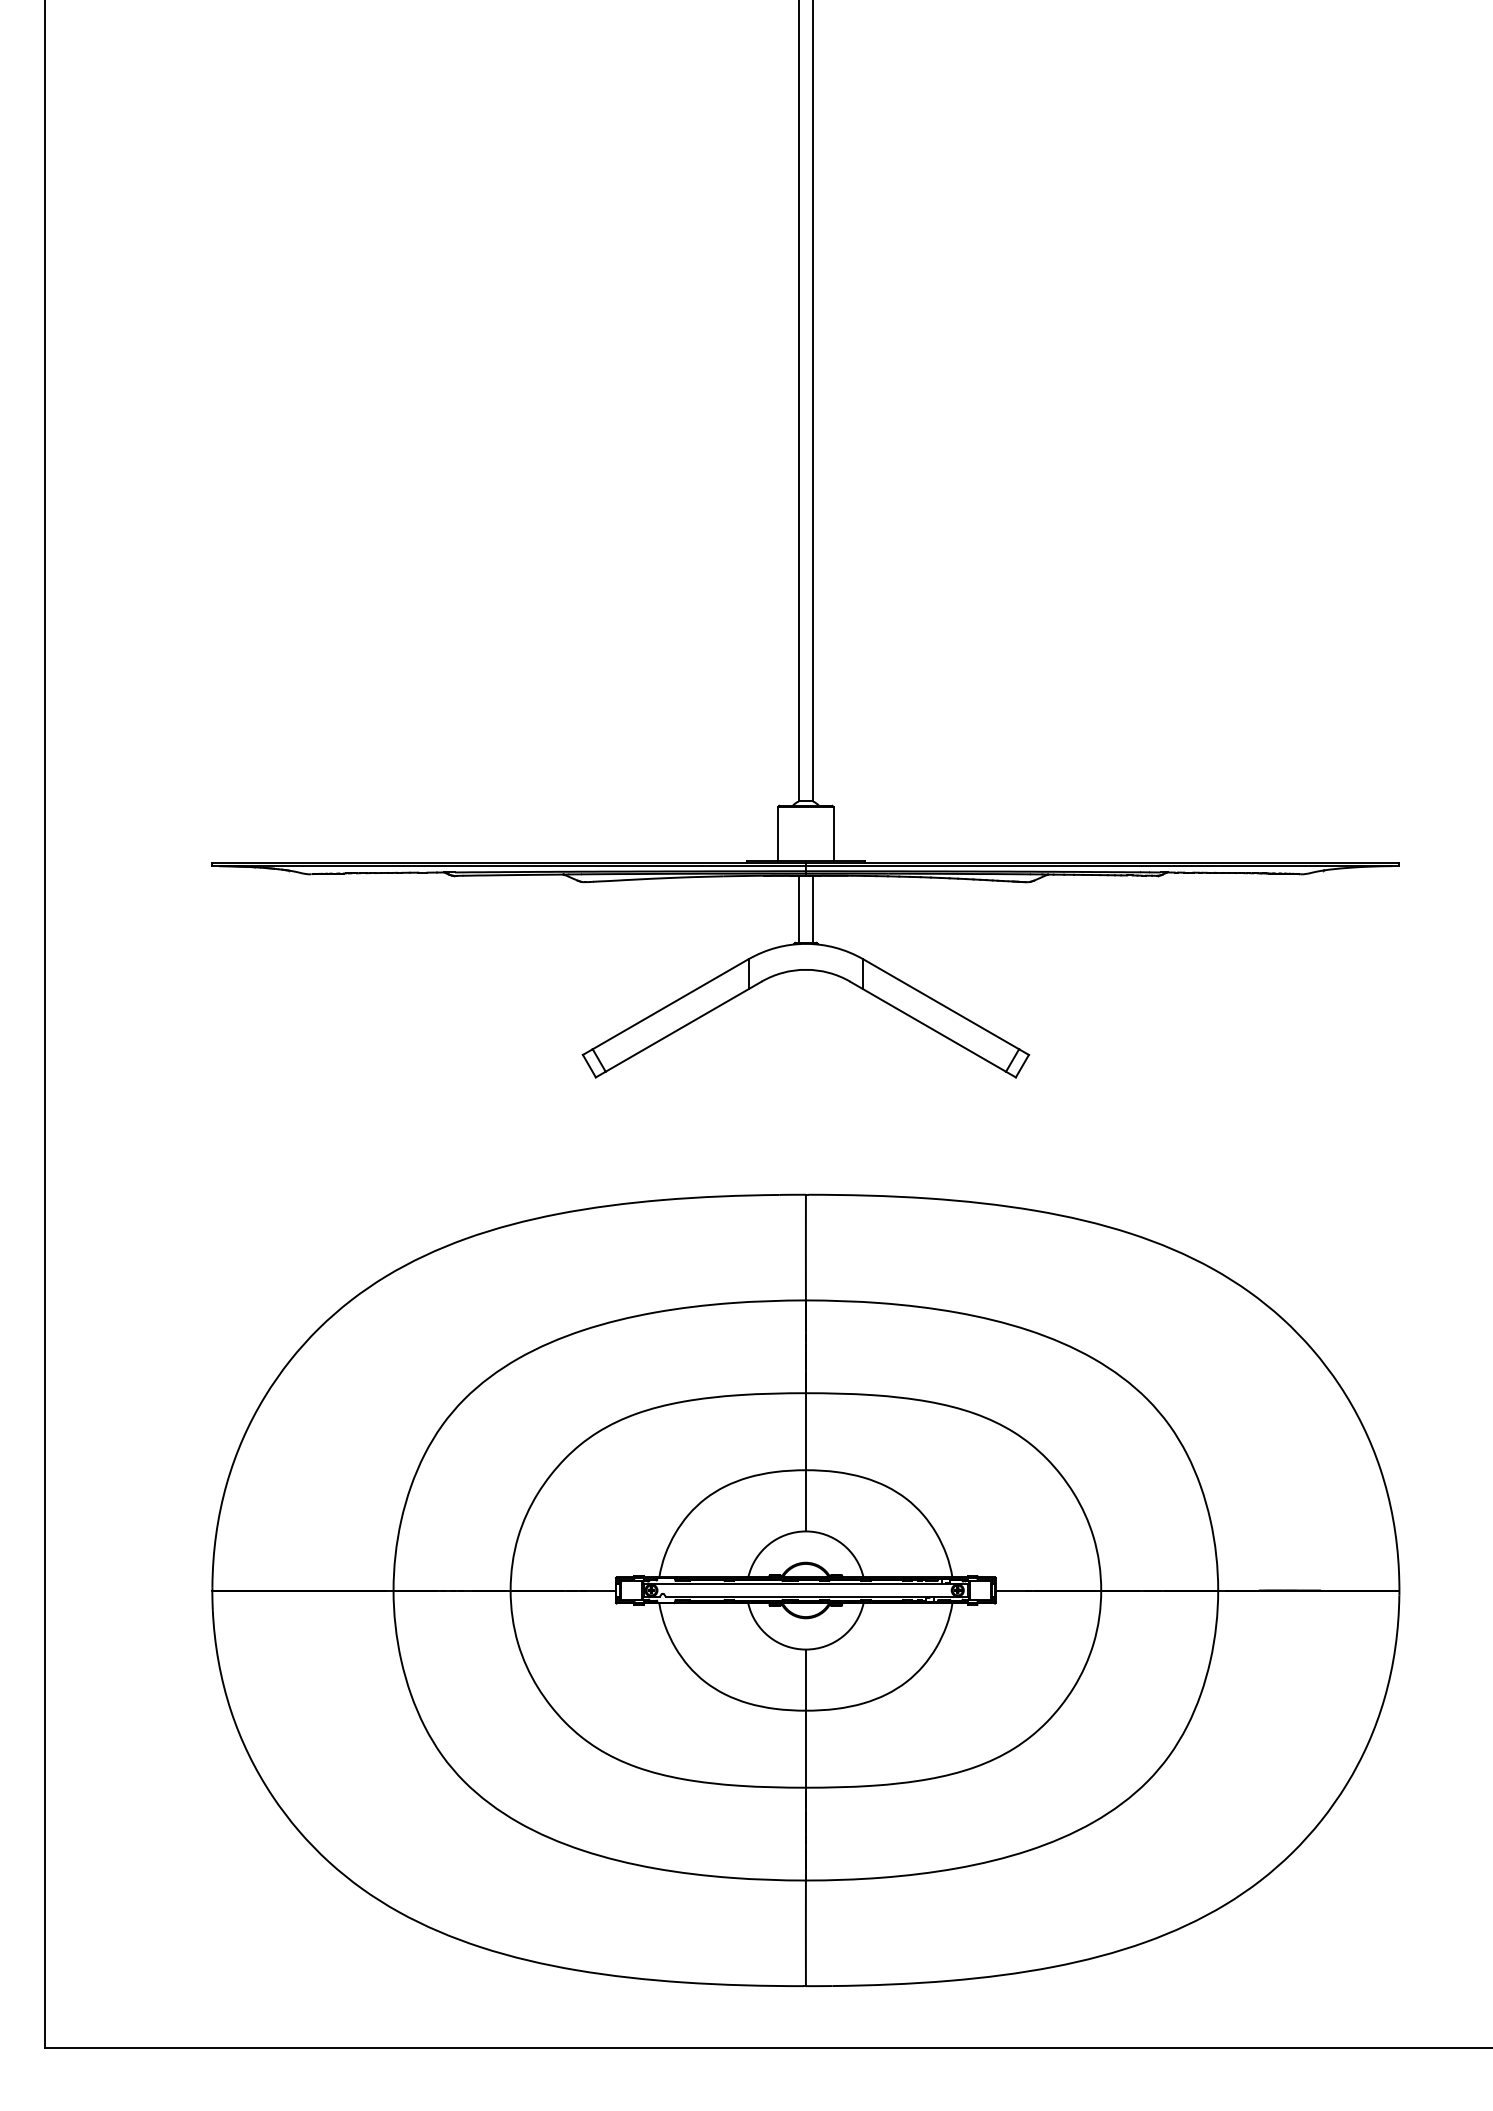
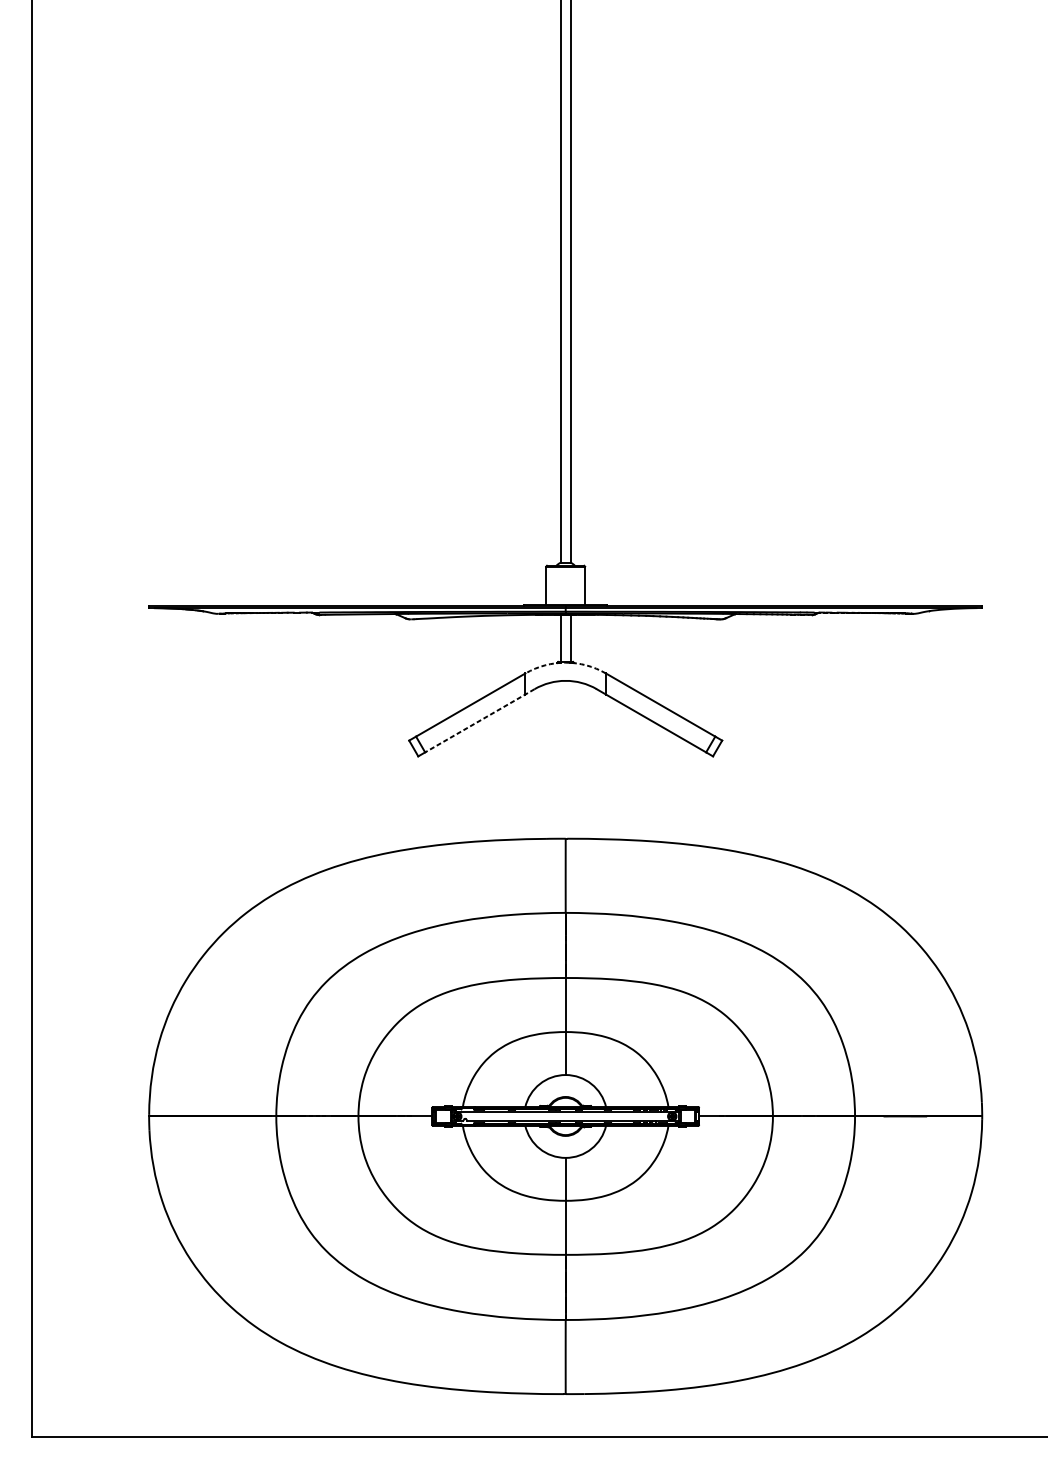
arc: (805, 943) -> (565, 662), solid -> dashed
line: (683, 1026) -> (479, 720), solid -> dashed

